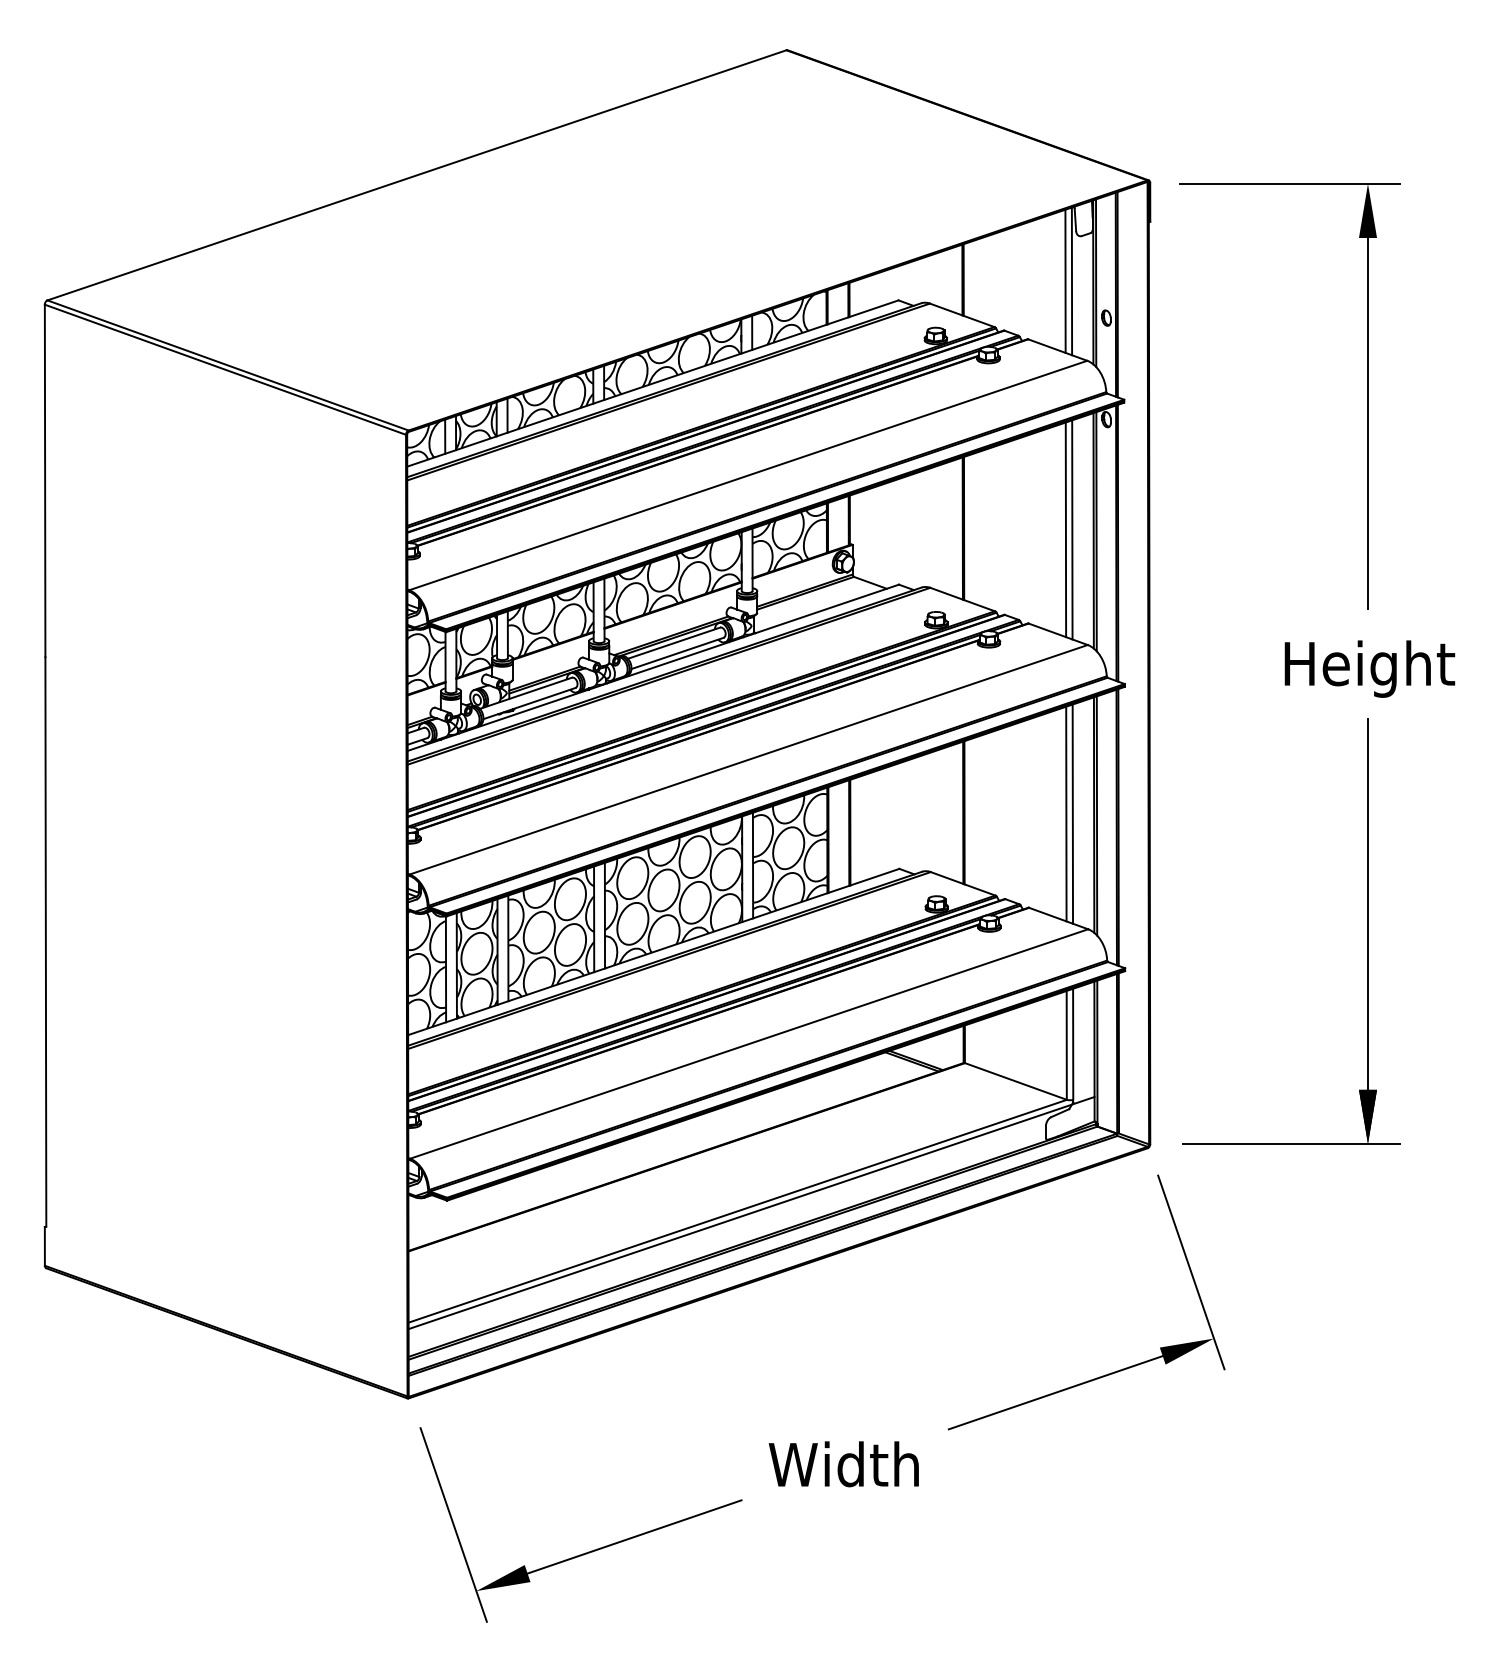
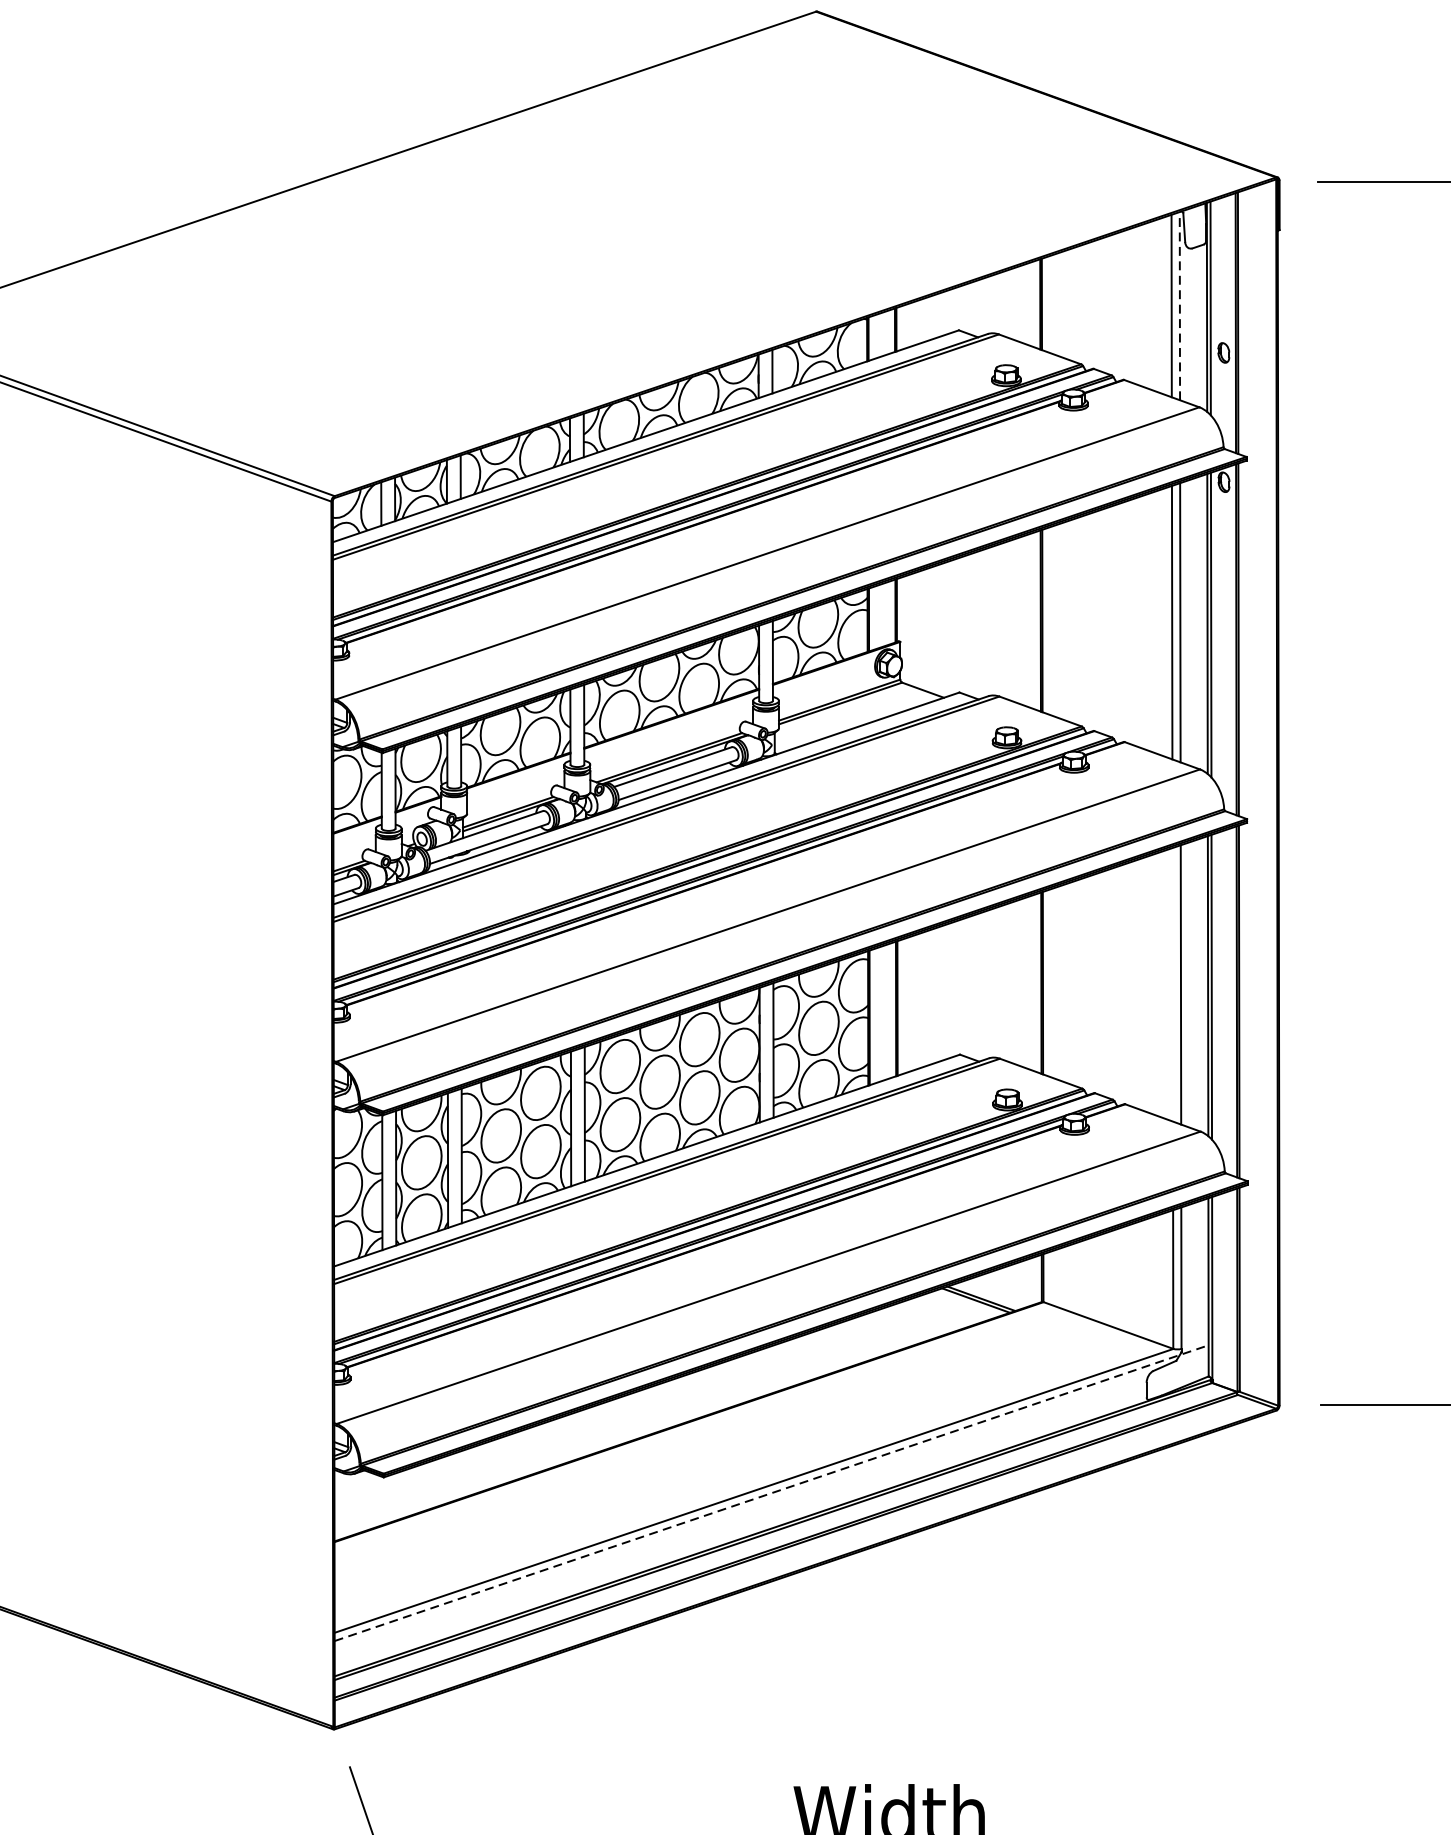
line: (1071, 281) -> (1179, 306), solid -> dashed
line: (1066, 813) -> (1172, 984), removed
line: (752, 1212) -> (772, 1492), solid -> dashed
part: (1111, 1372) -> (1230, 1696), removed

